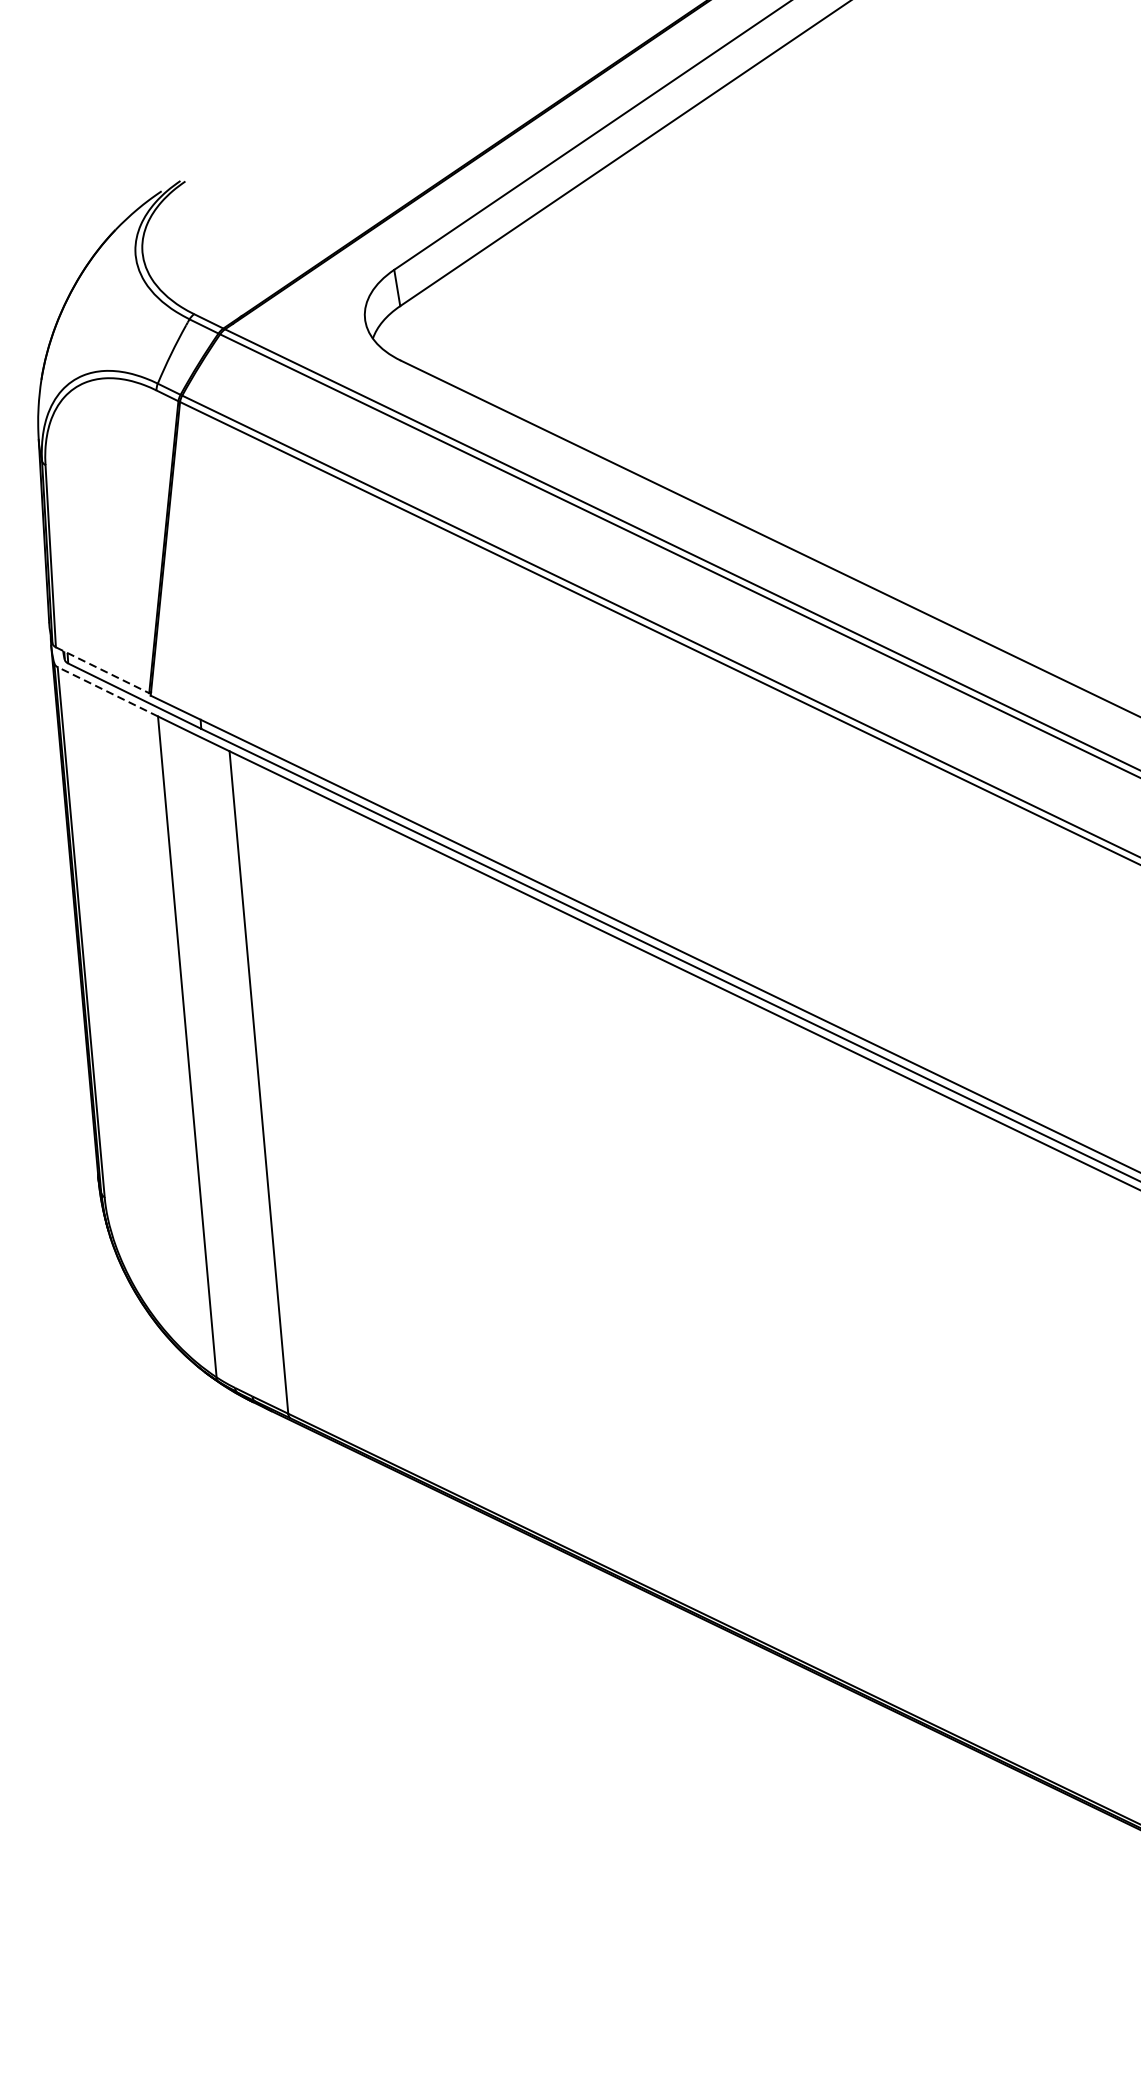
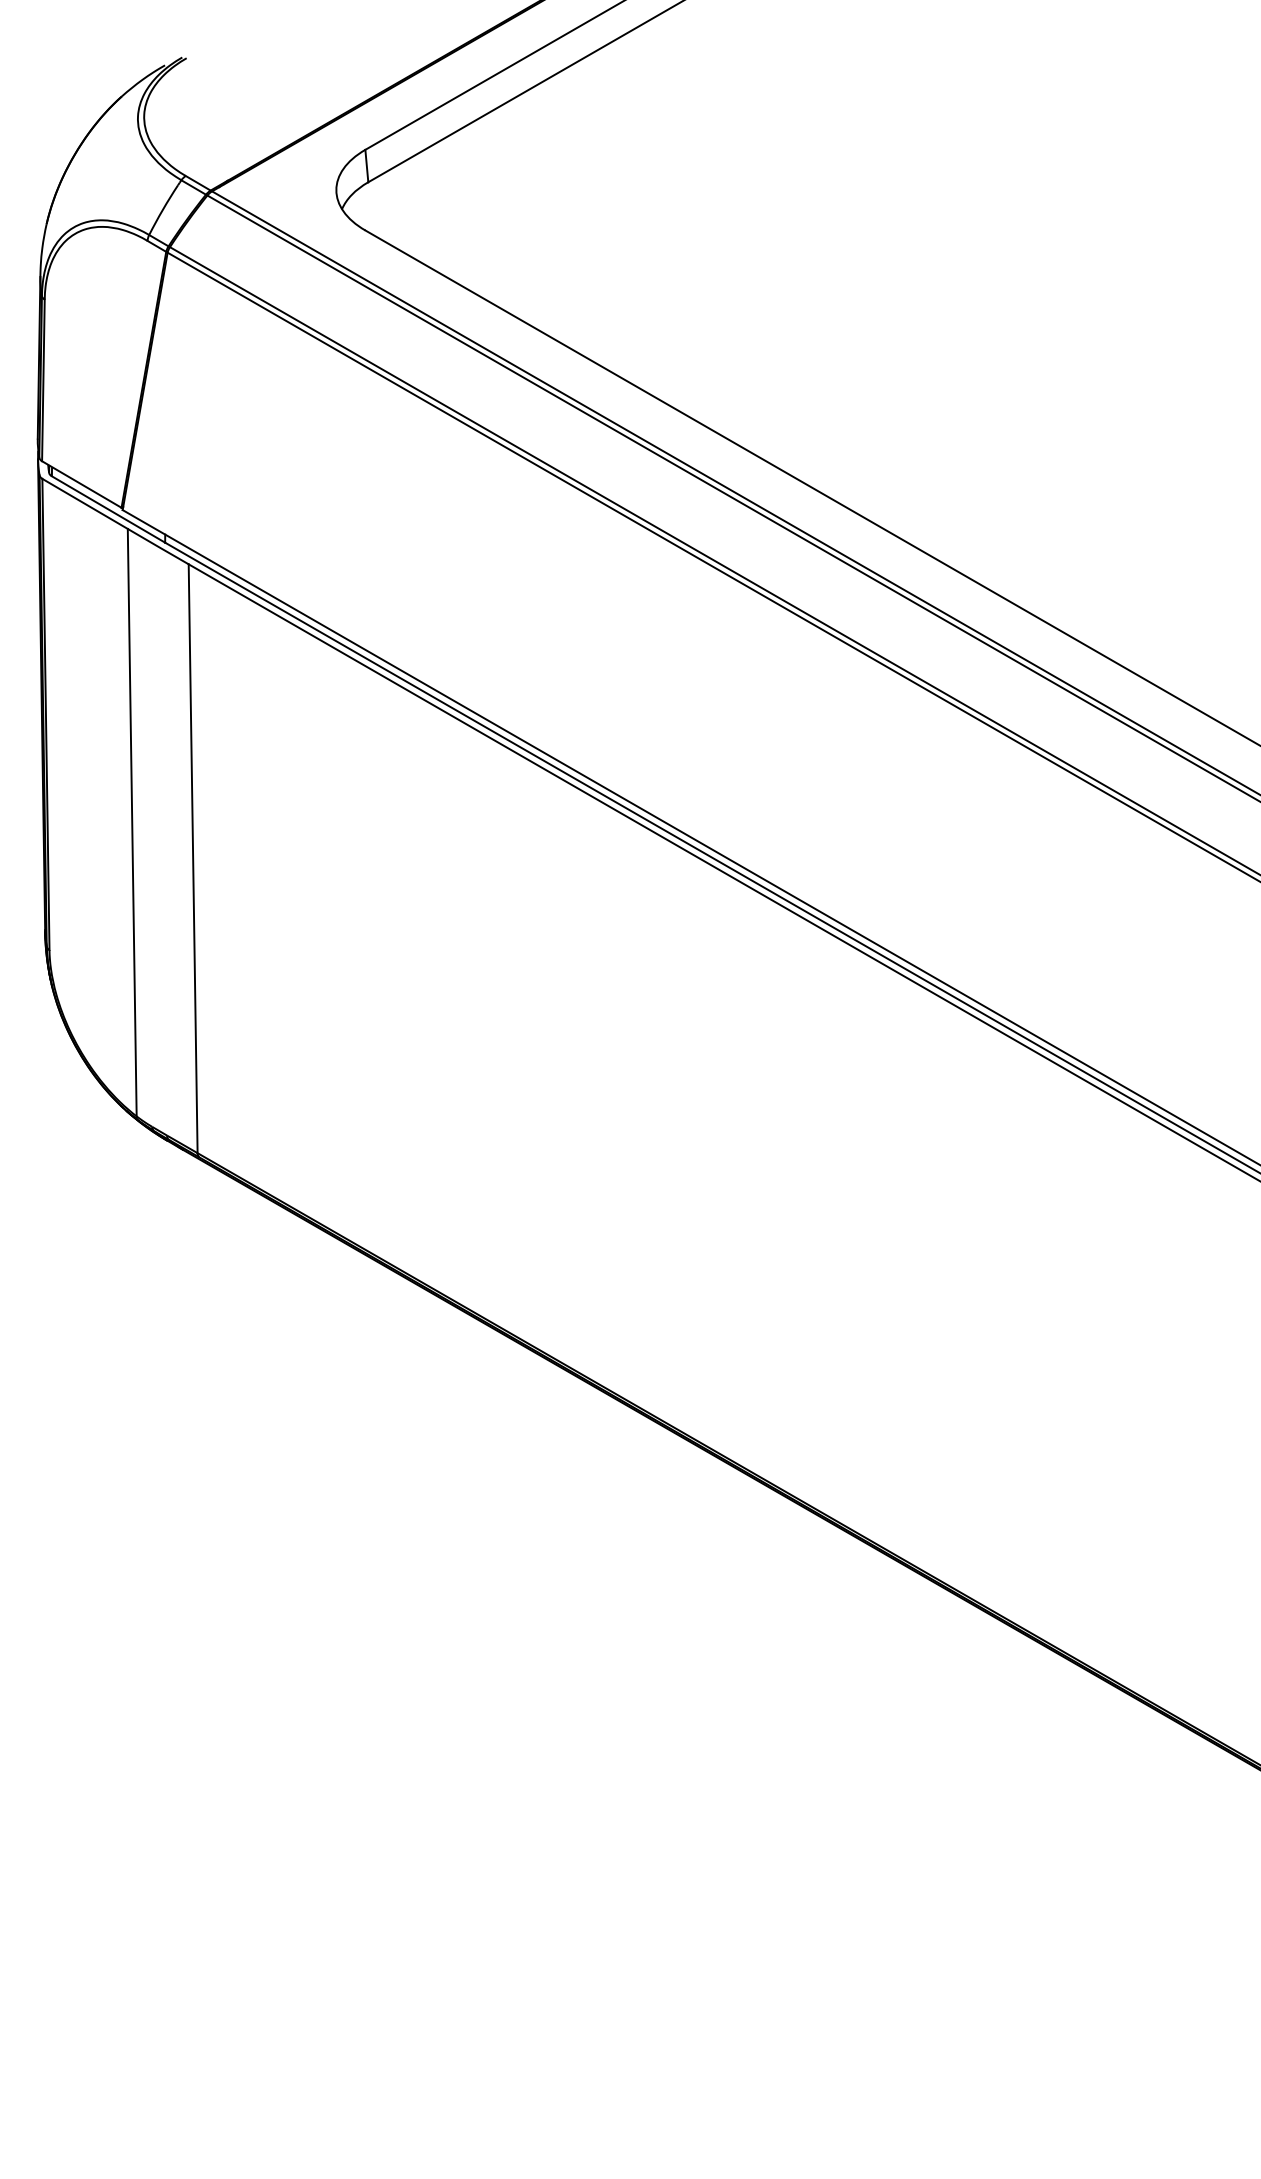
line: (103, 670) -> (82, 484), dashed -> solid
line: (107, 691) -> (84, 503), dashed -> solid

